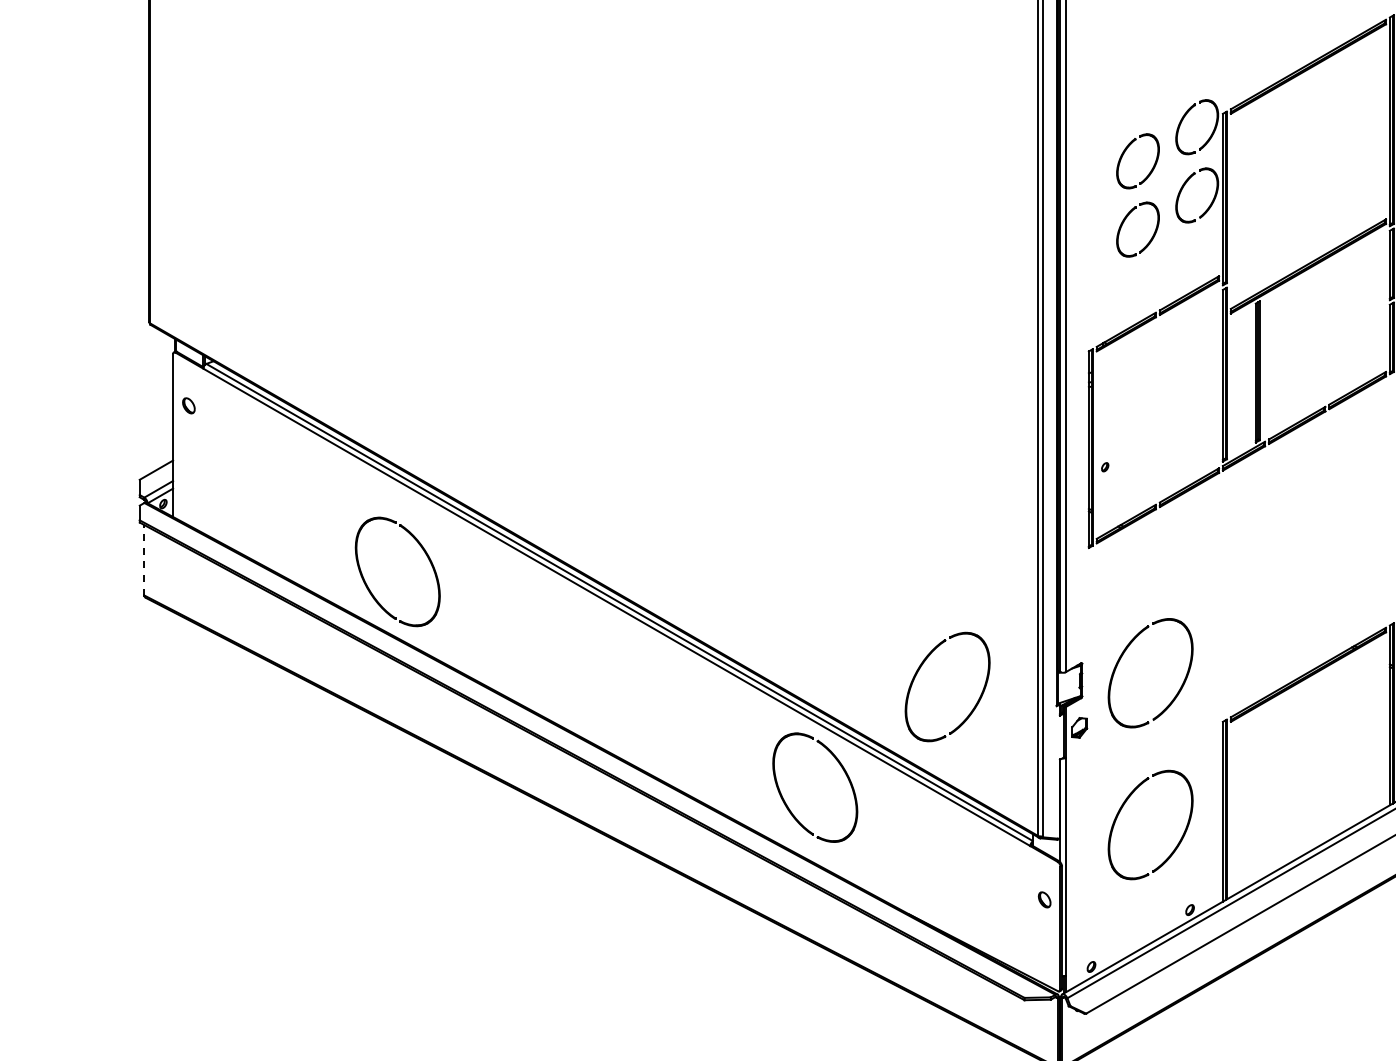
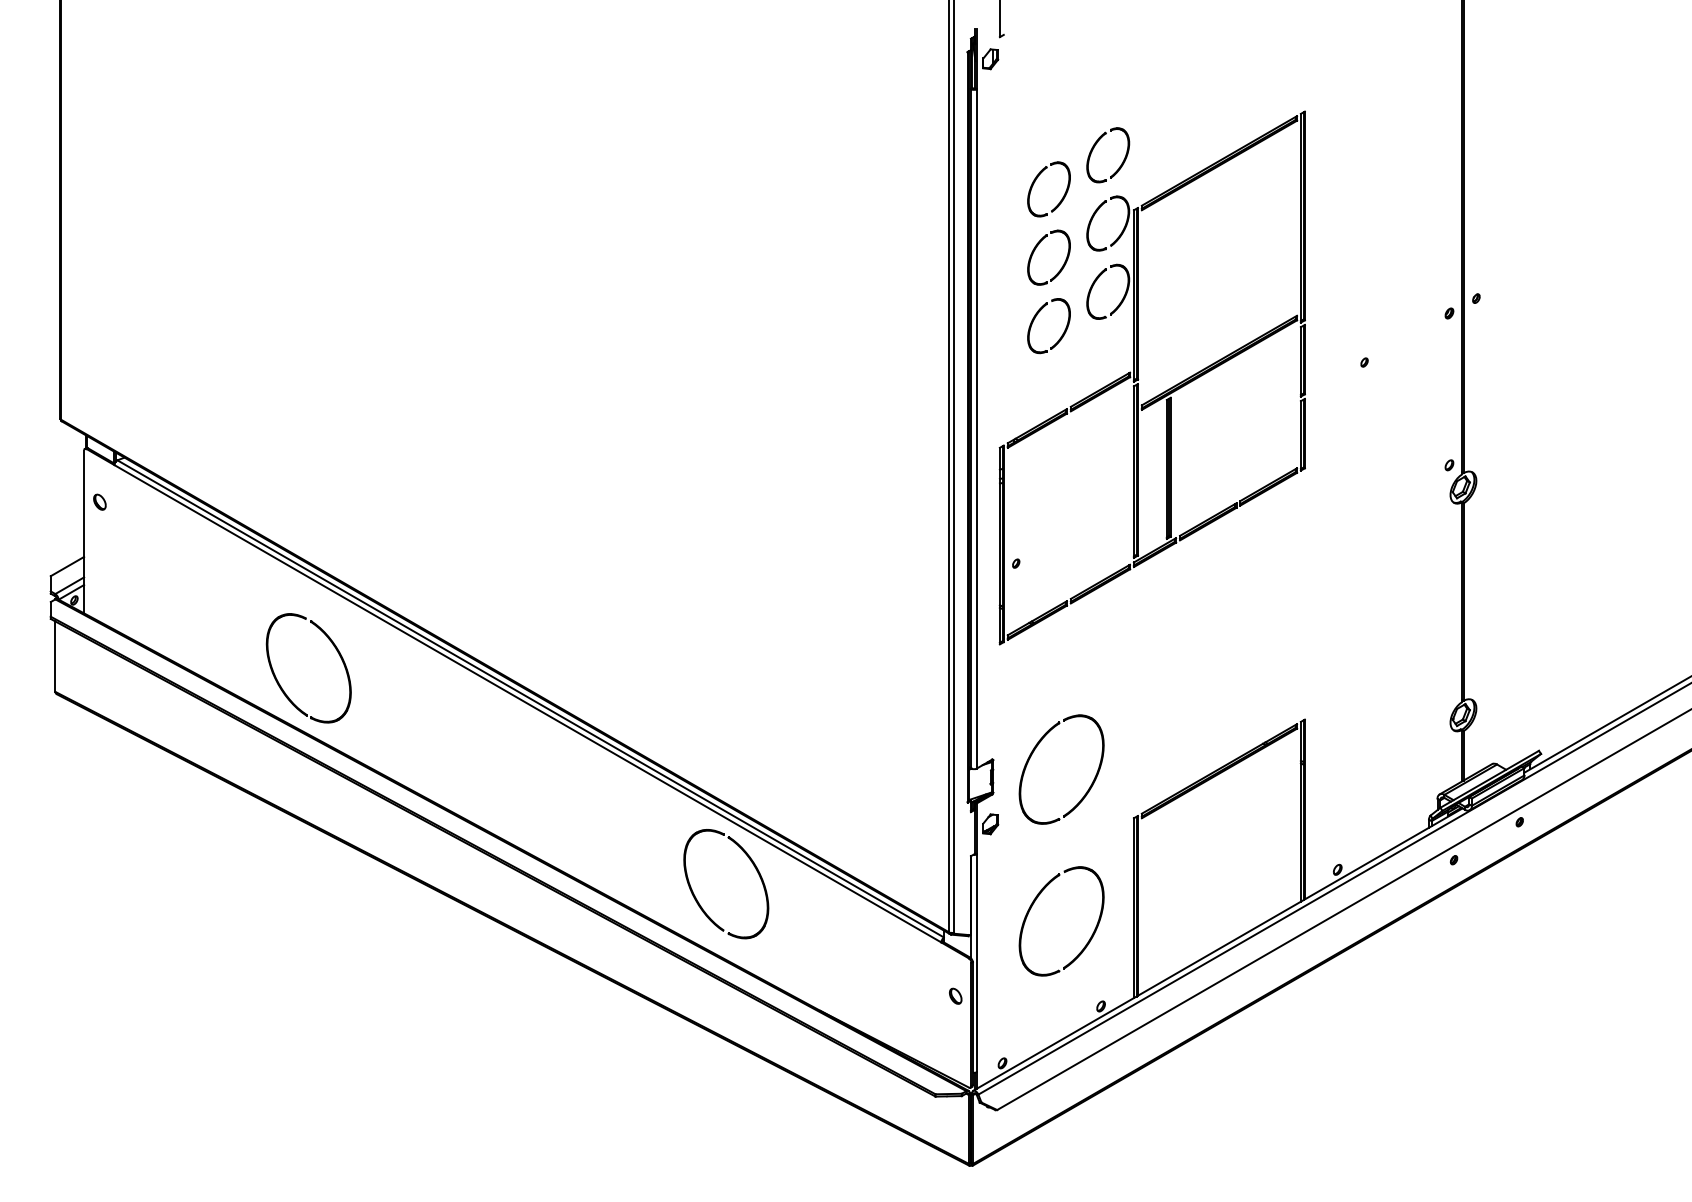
part: (1211, 65) -> (1122, 161), added
part: (1125, 84) -> (1036, 180), added
line: (144, 560) -> (55, 656), dashed -> solid
part: (920, 669) -> (831, 765), removed

